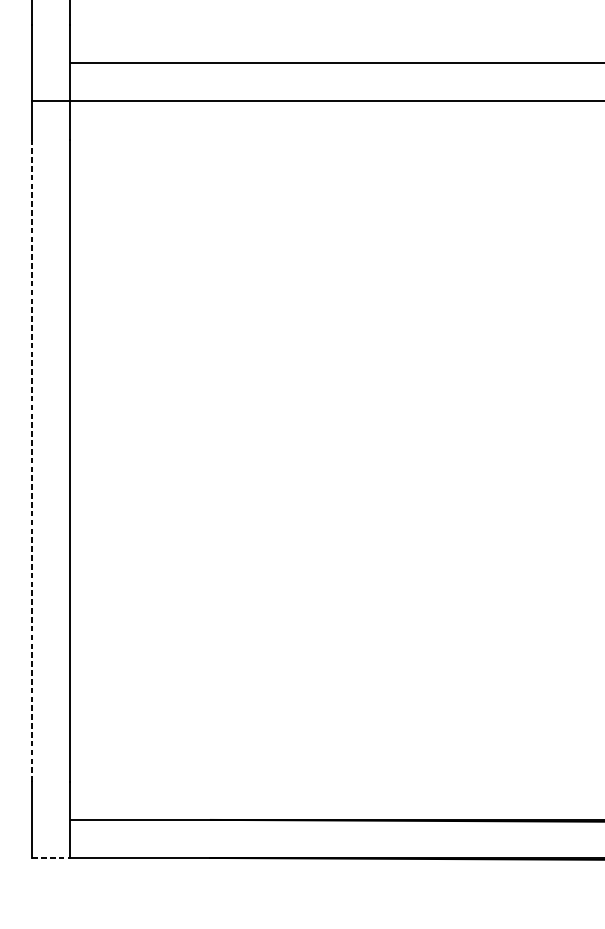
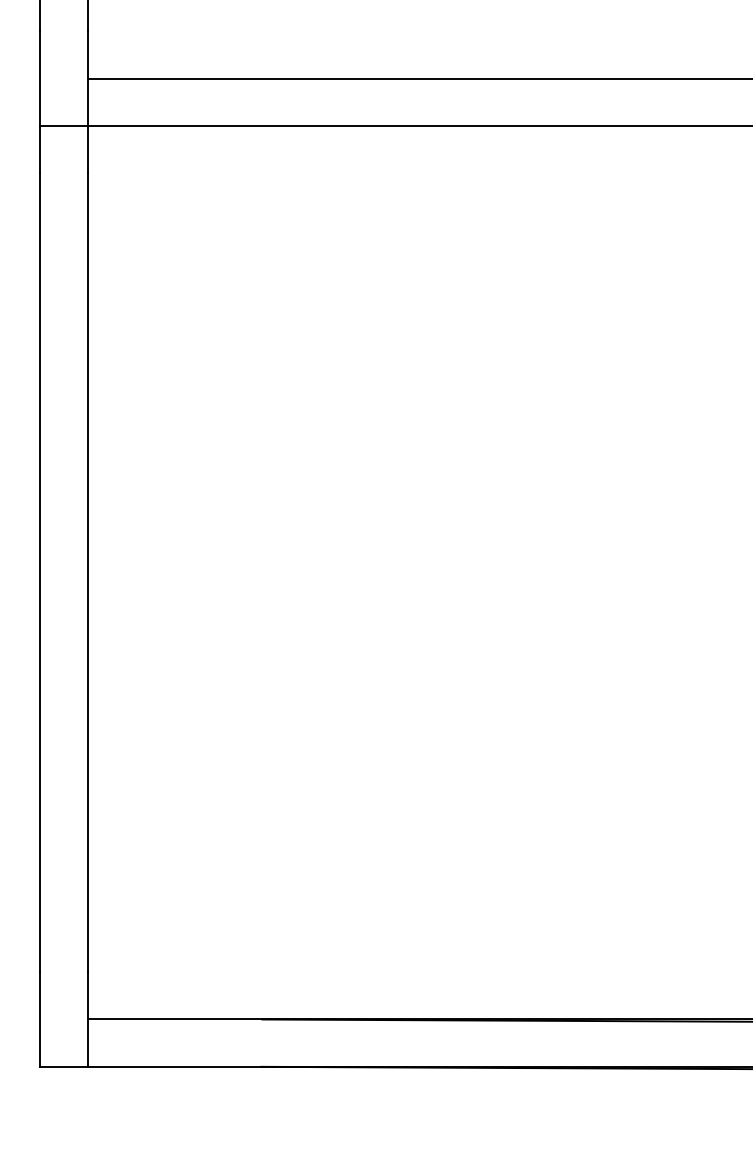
line: (32, 460) -> (40, 572), dashed -> solid
line: (51, 857) -> (64, 1066), dashed -> solid

